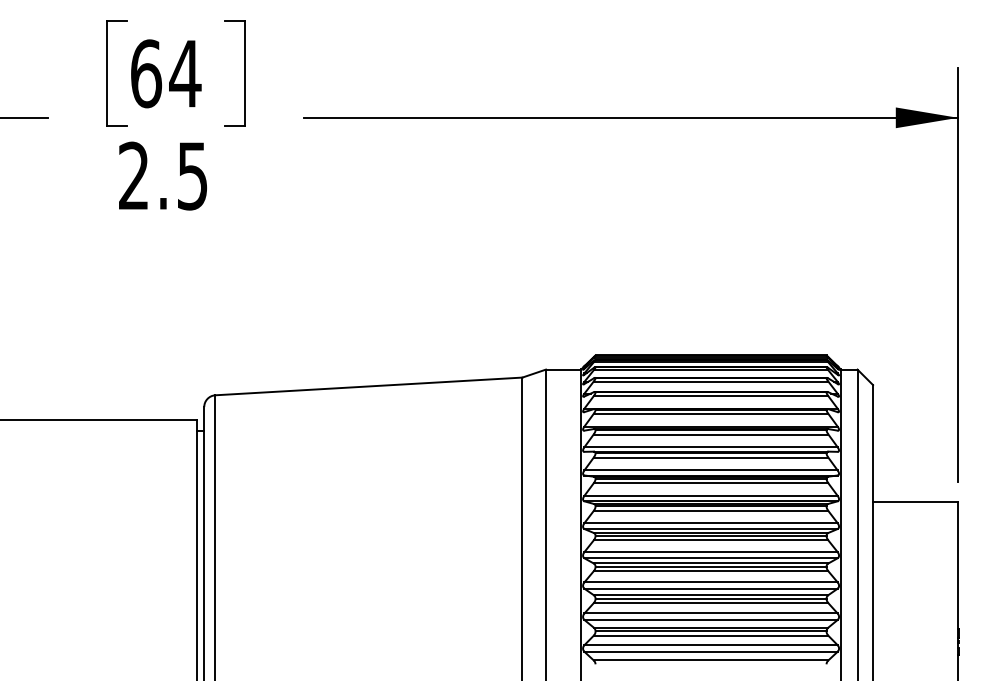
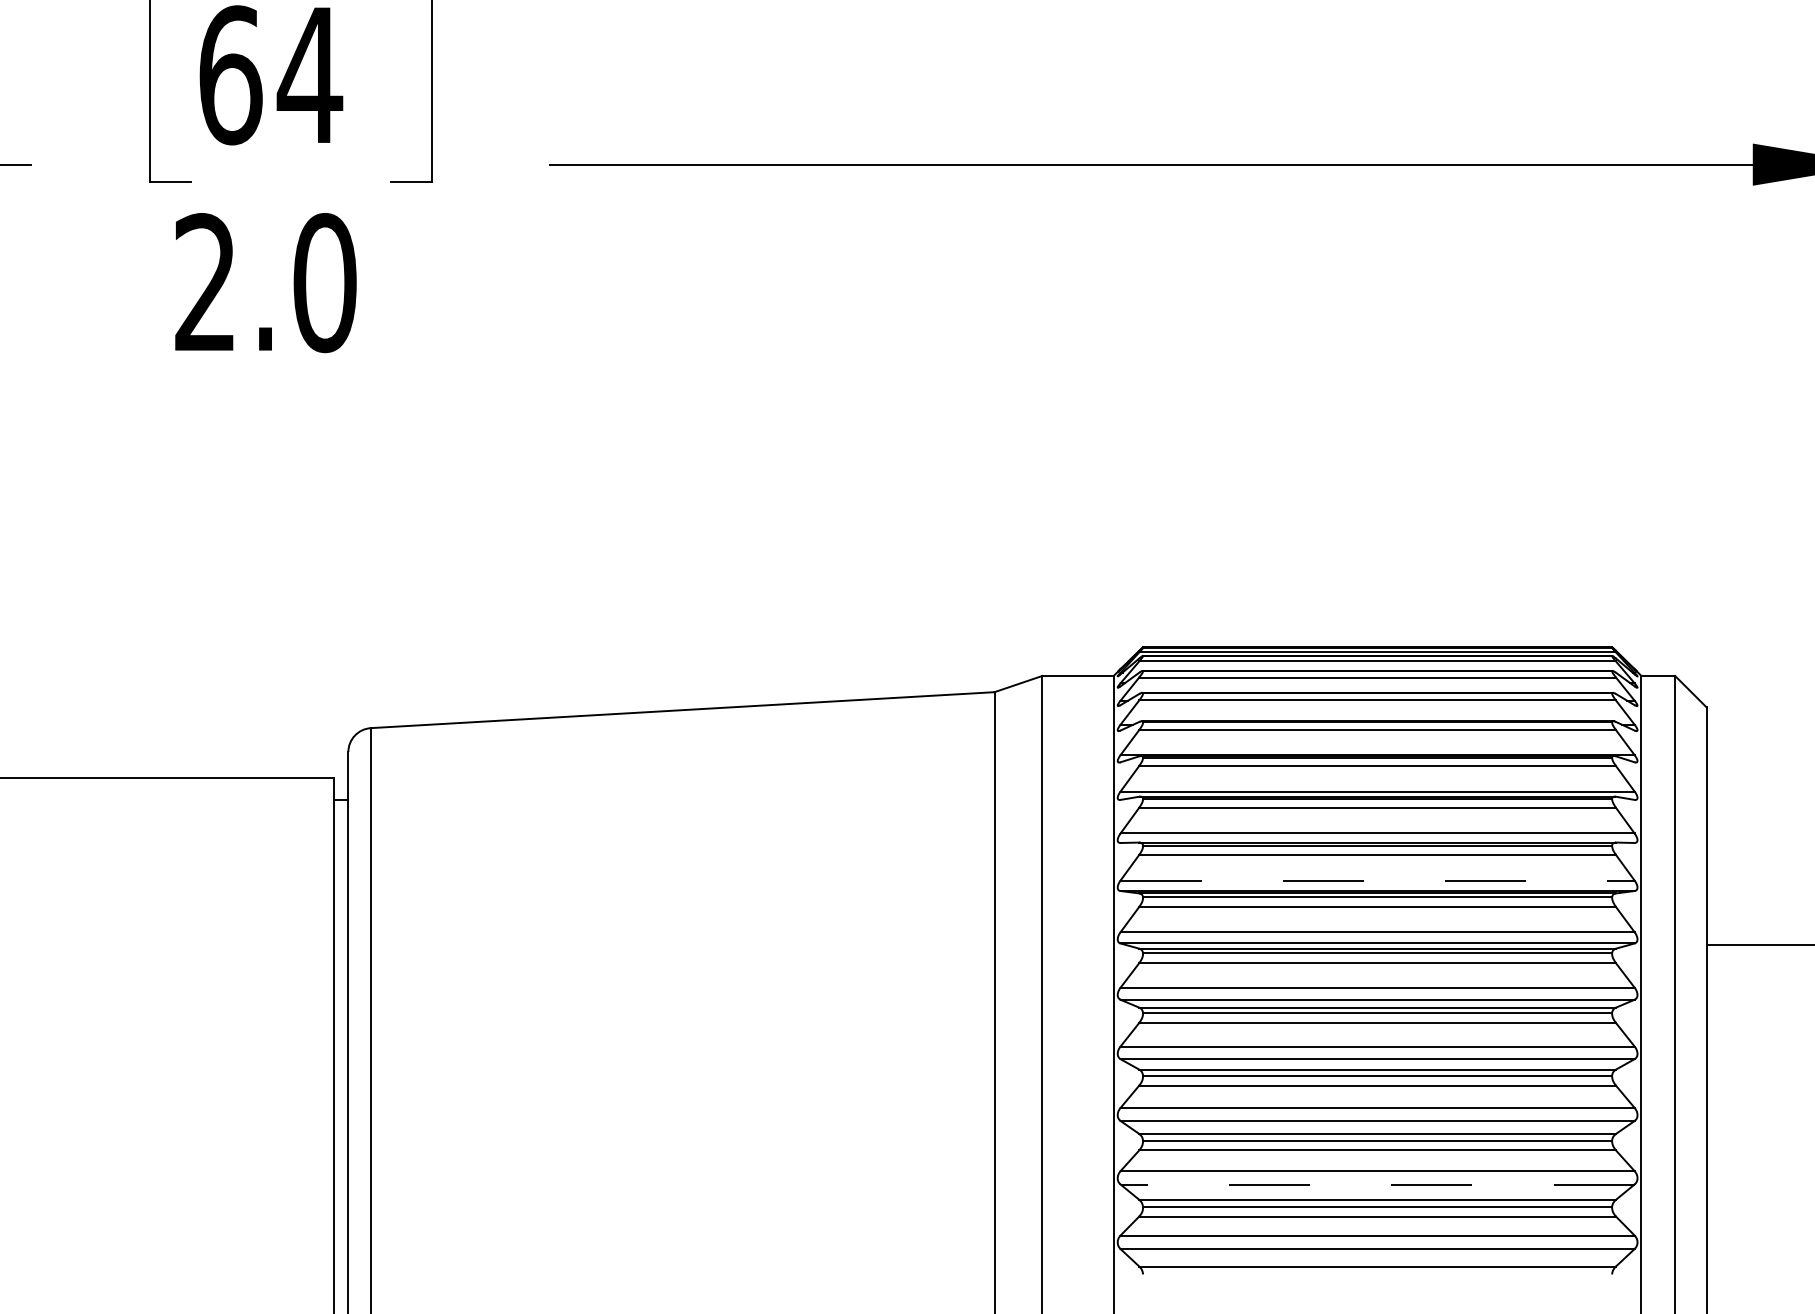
text: (192, 175) -> (324, 281), 2.5 -> 2.0
line: (711, 470) -> (1378, 880), solid -> dashed
line: (711, 620) -> (1378, 1185), solid -> dashed

